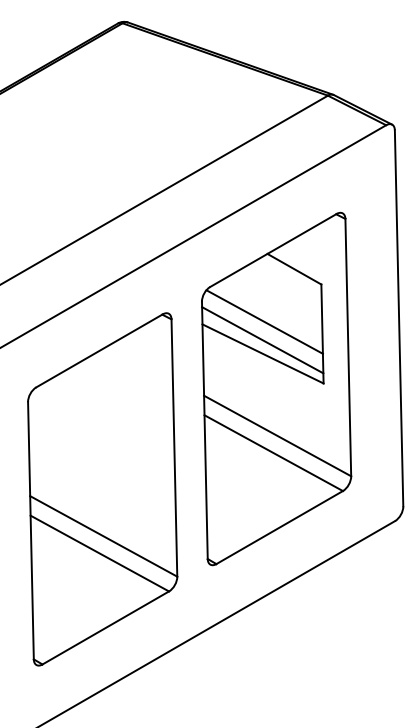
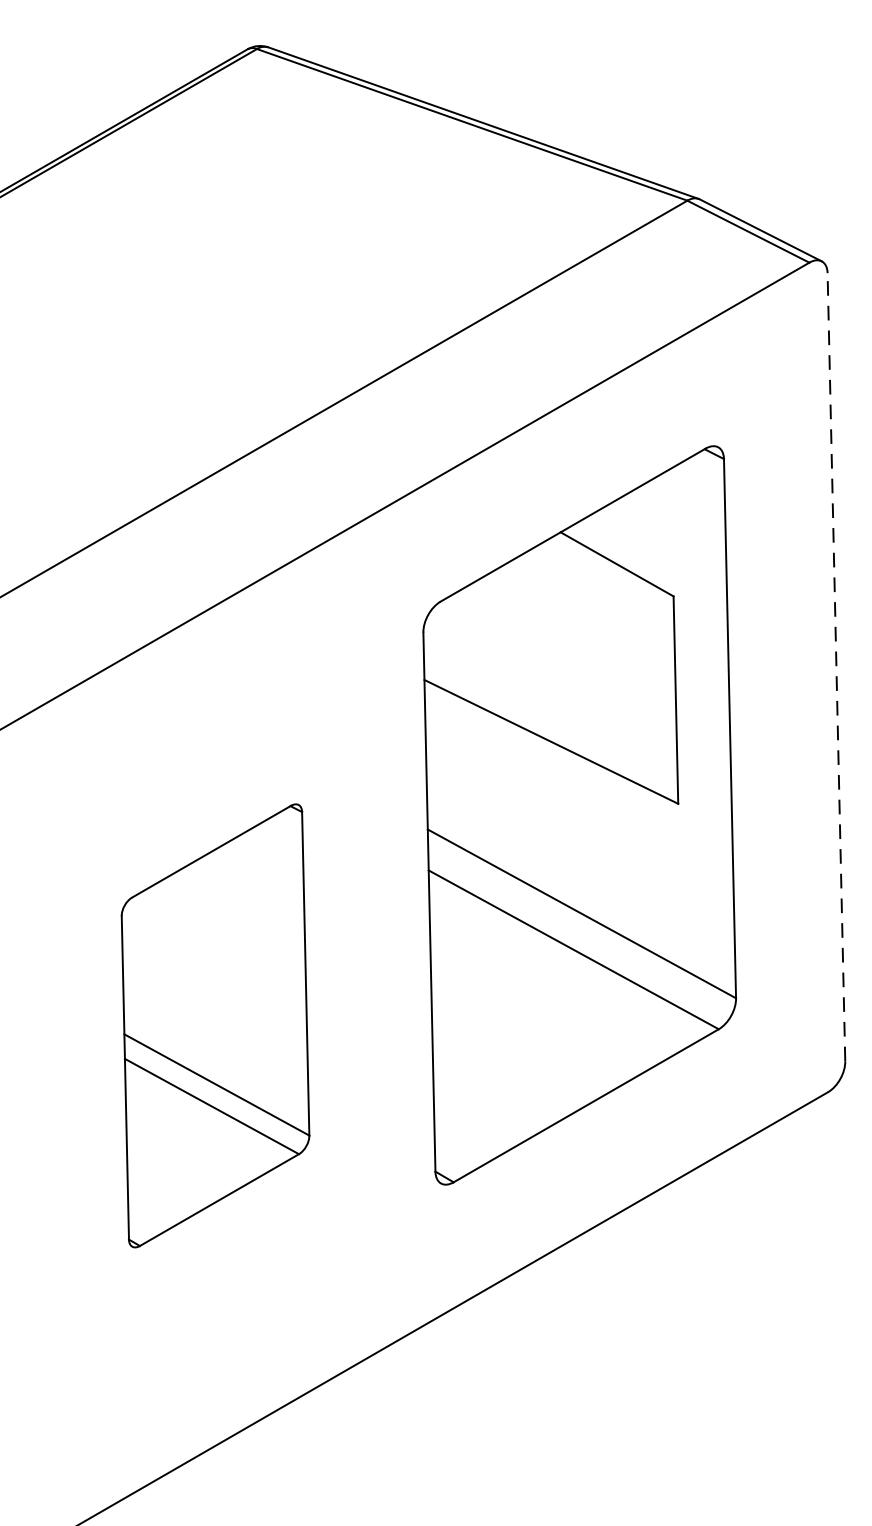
line: (399, 317) -> (837, 665), solid -> dashed
line: (264, 321) -> (554, 673), removed
line: (262, 340) -> (550, 713), removed
part: (102, 489) -> (214, 1025), size x0.6

